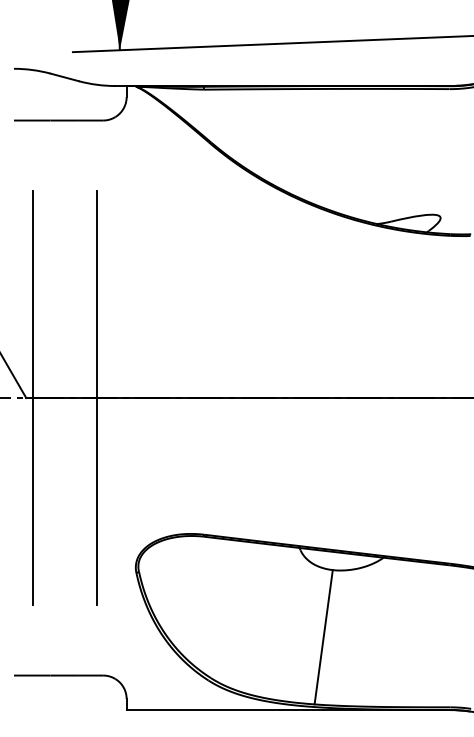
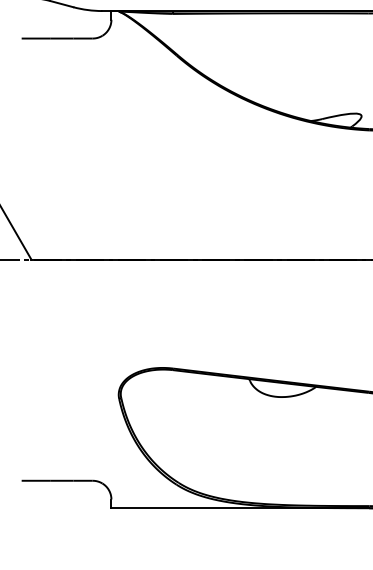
line: (32, 398) -> (36, 260), removed
line: (96, 398) -> (87, 260), removed
line: (323, 637) -> (268, 450), removed

